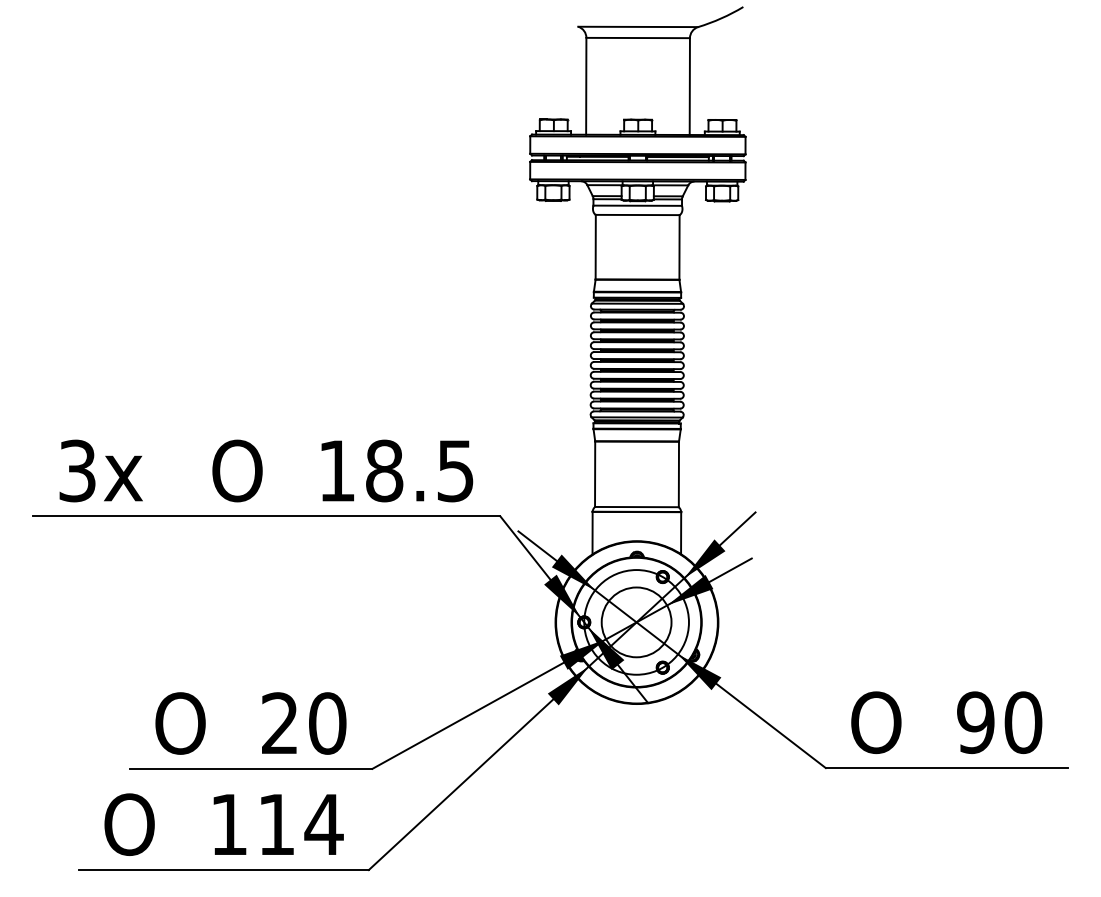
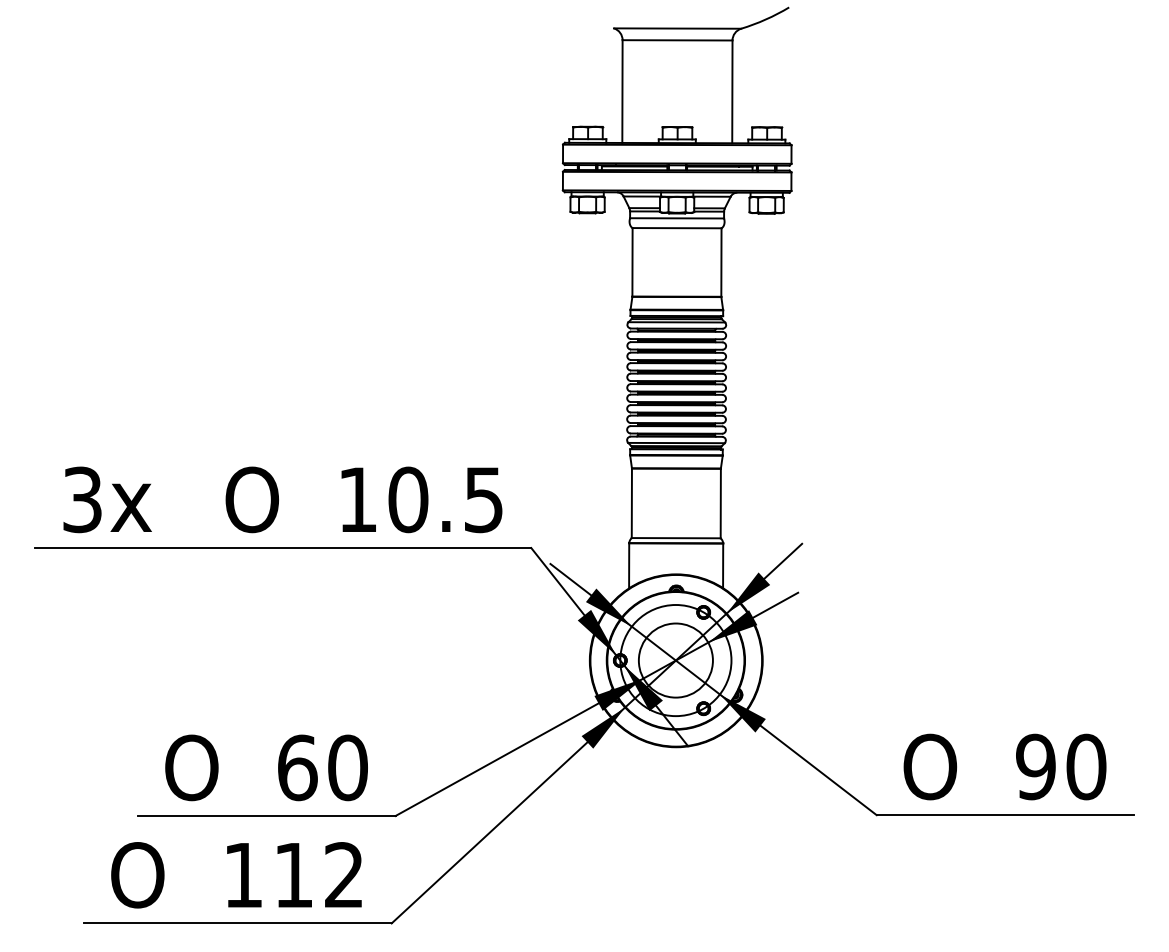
text: (384, 470) -> (408, 499), 18.5 -> 10.5
text: (280, 723) -> (297, 767), 20 -> 60
text: (324, 823) -> (344, 874), 114 -> 112

